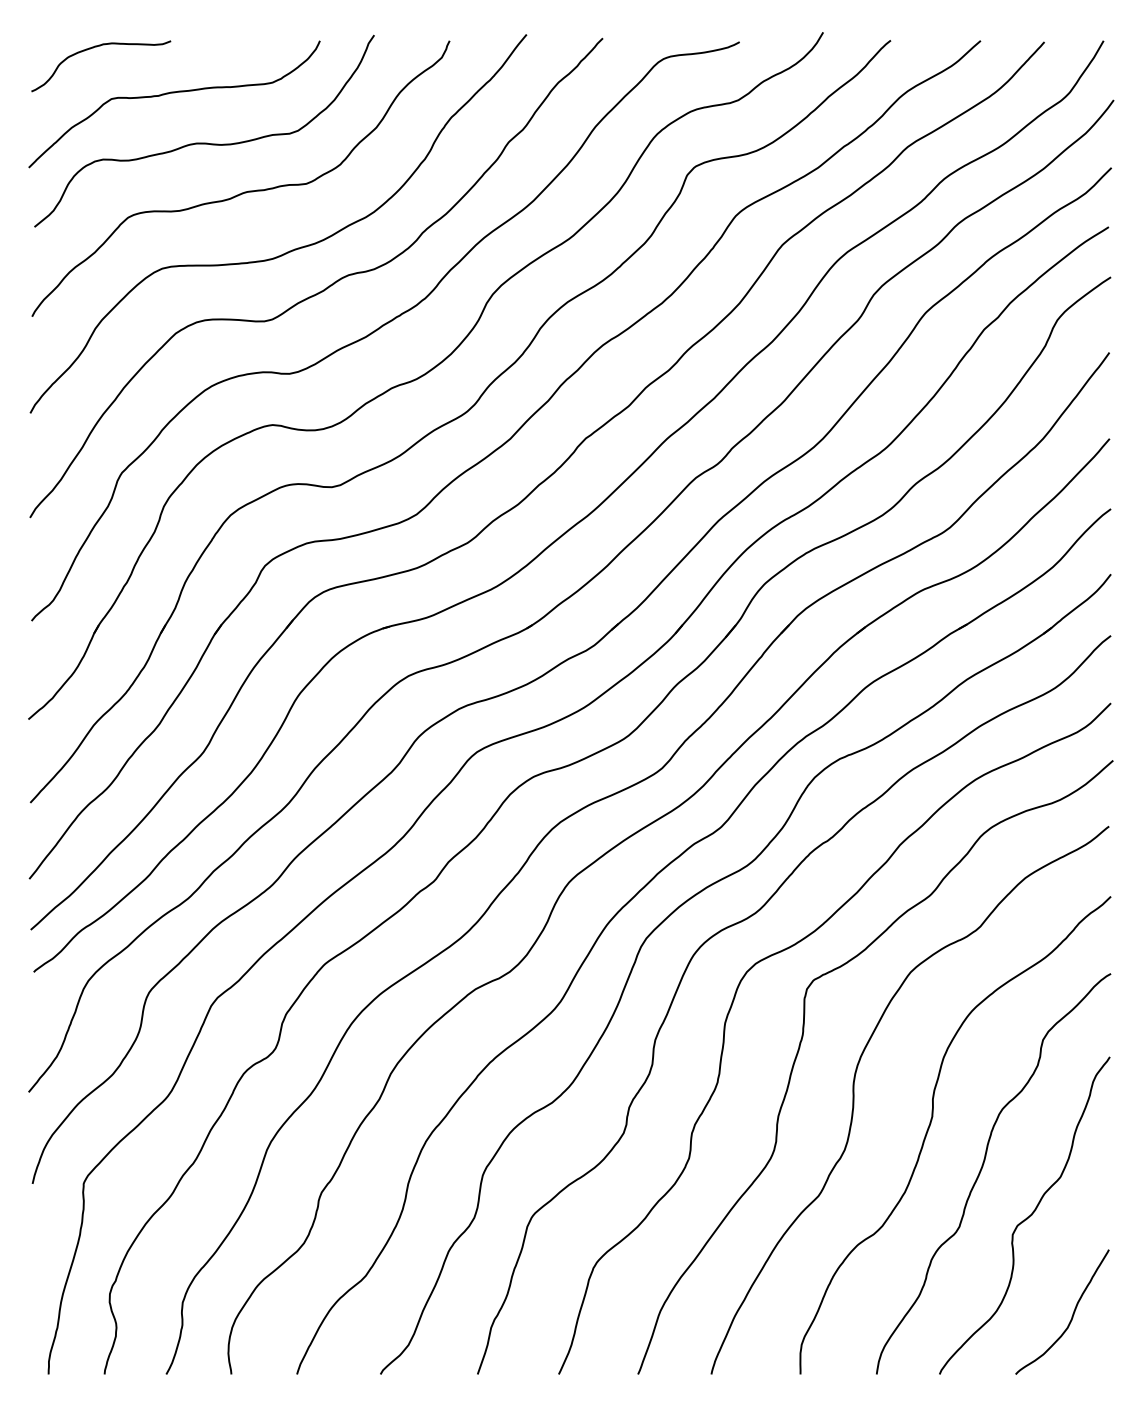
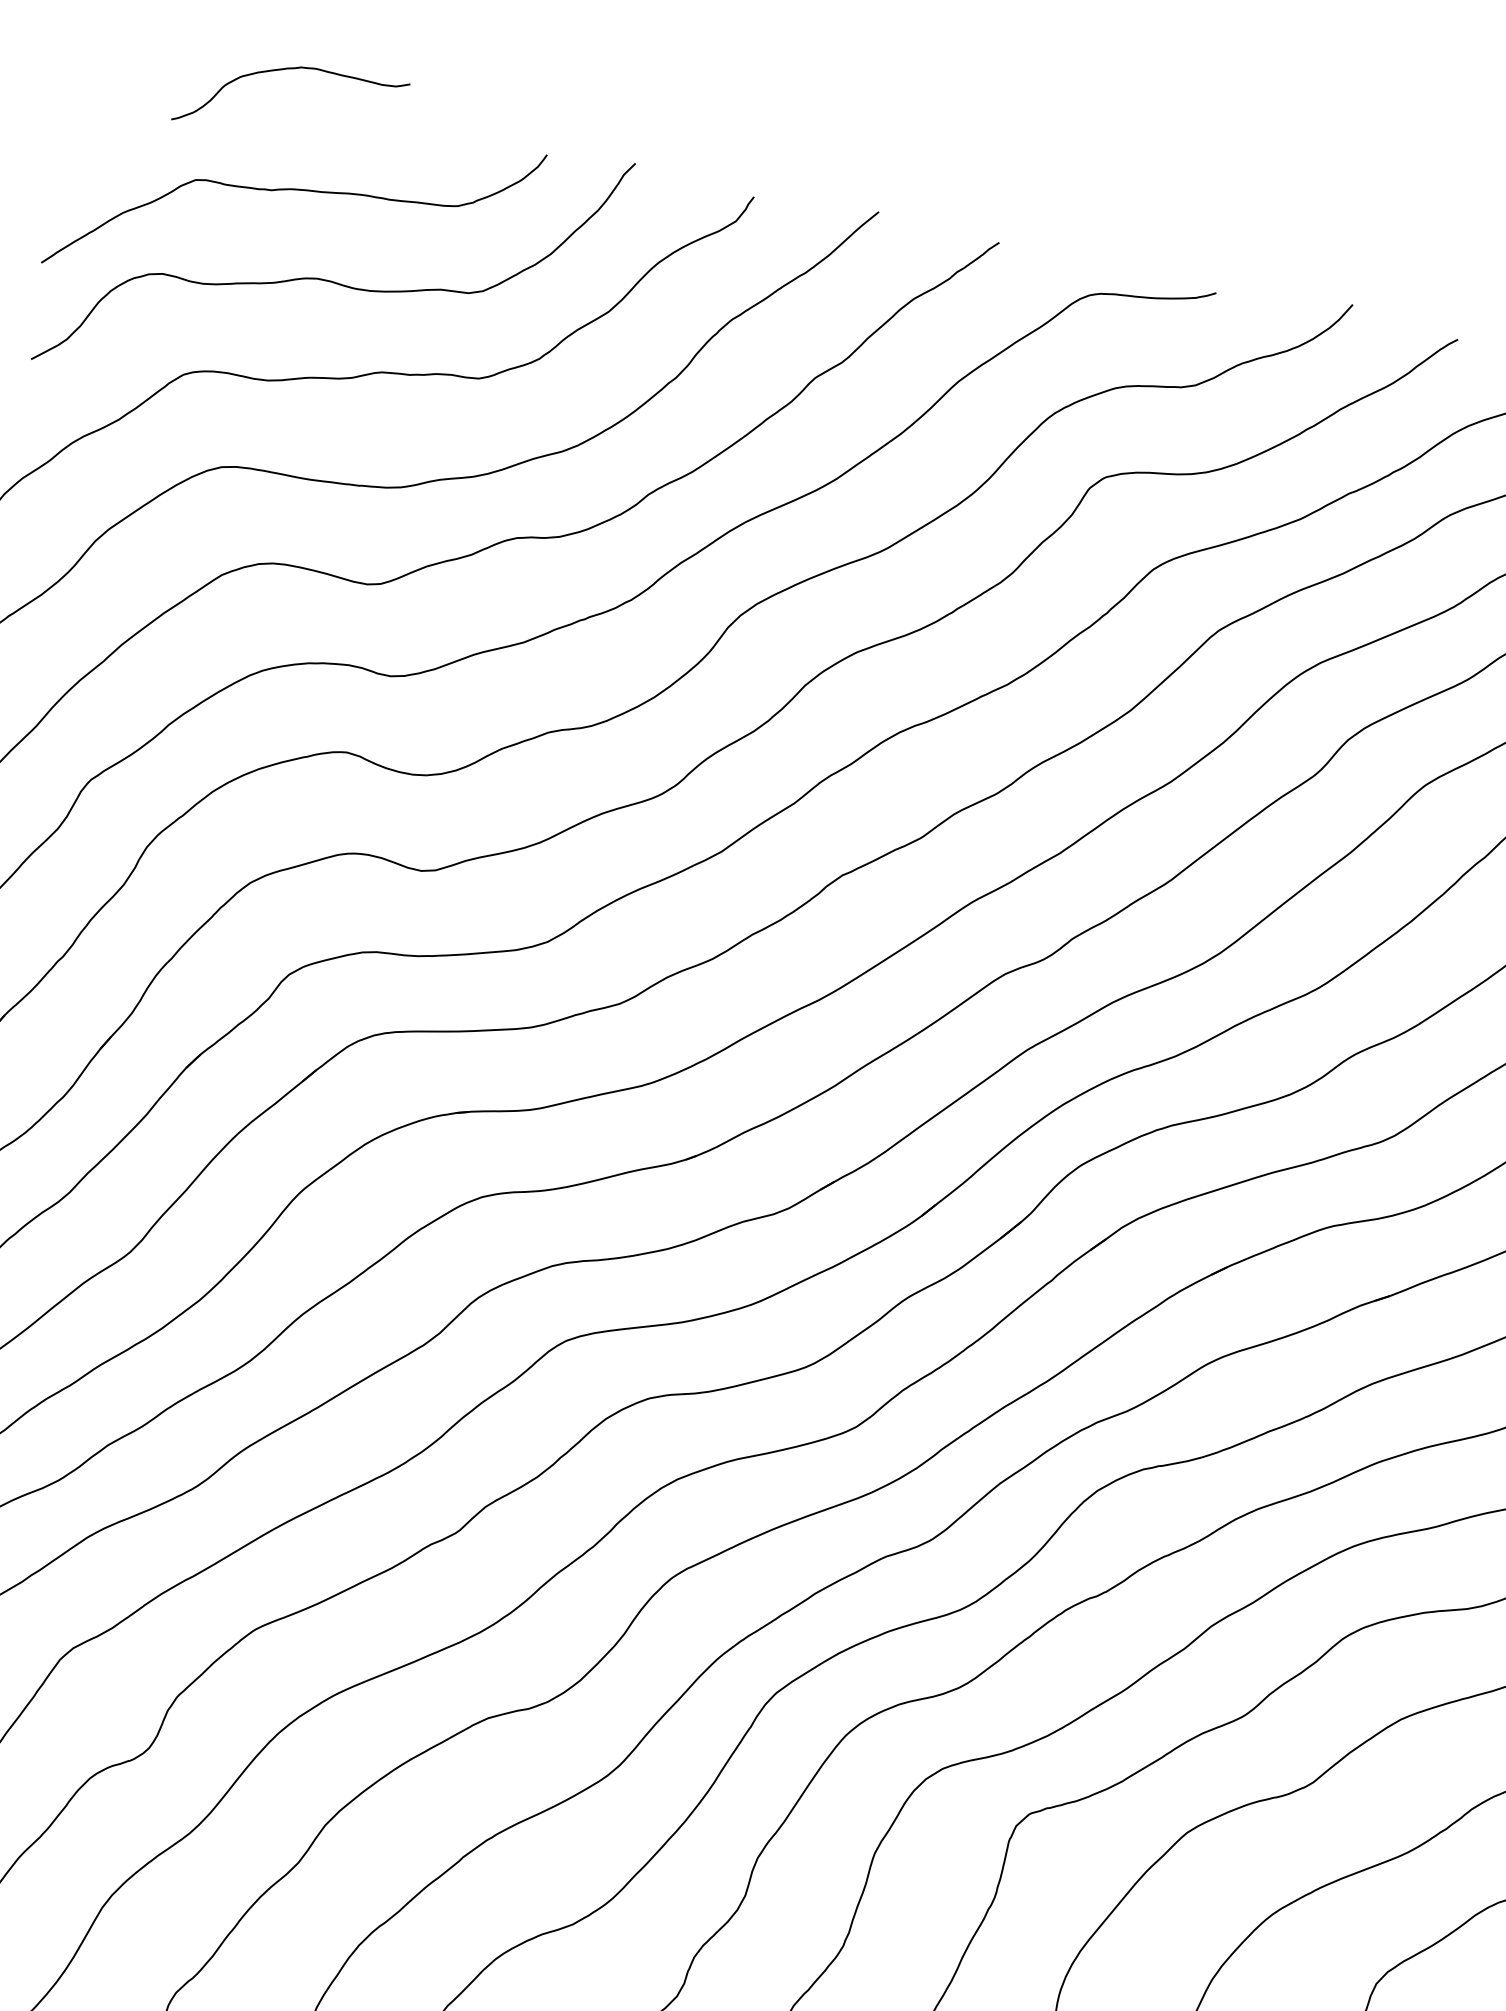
curve: (96, 47) -> (289, 70), moved

